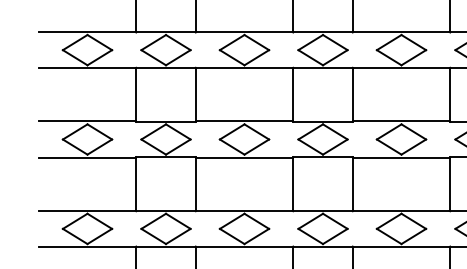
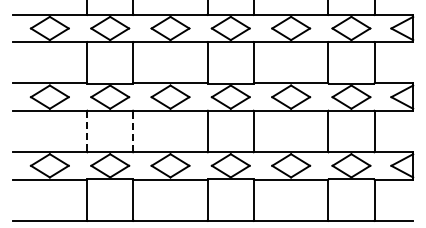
line: (196, 182) -> (133, 130), solid -> dashed
line: (135, 184) -> (86, 131), solid -> dashed

